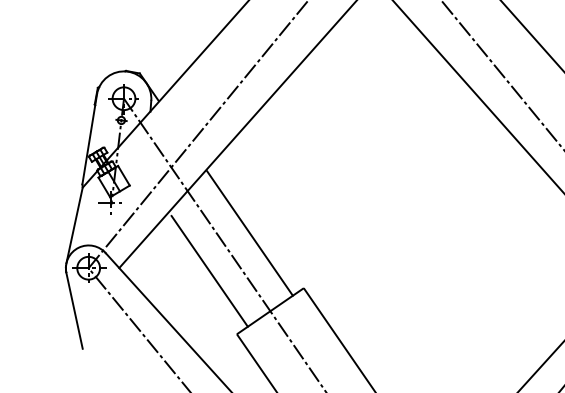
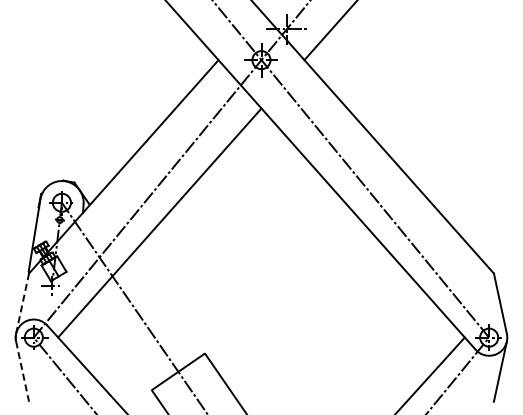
line: (74, 225) -> (22, 303), solid -> dashed
line: (250, 232) -> (162, 309), removed
line: (208, 271) -> (129, 340), removed
line: (74, 310) -> (22, 371), solid -> dashed

